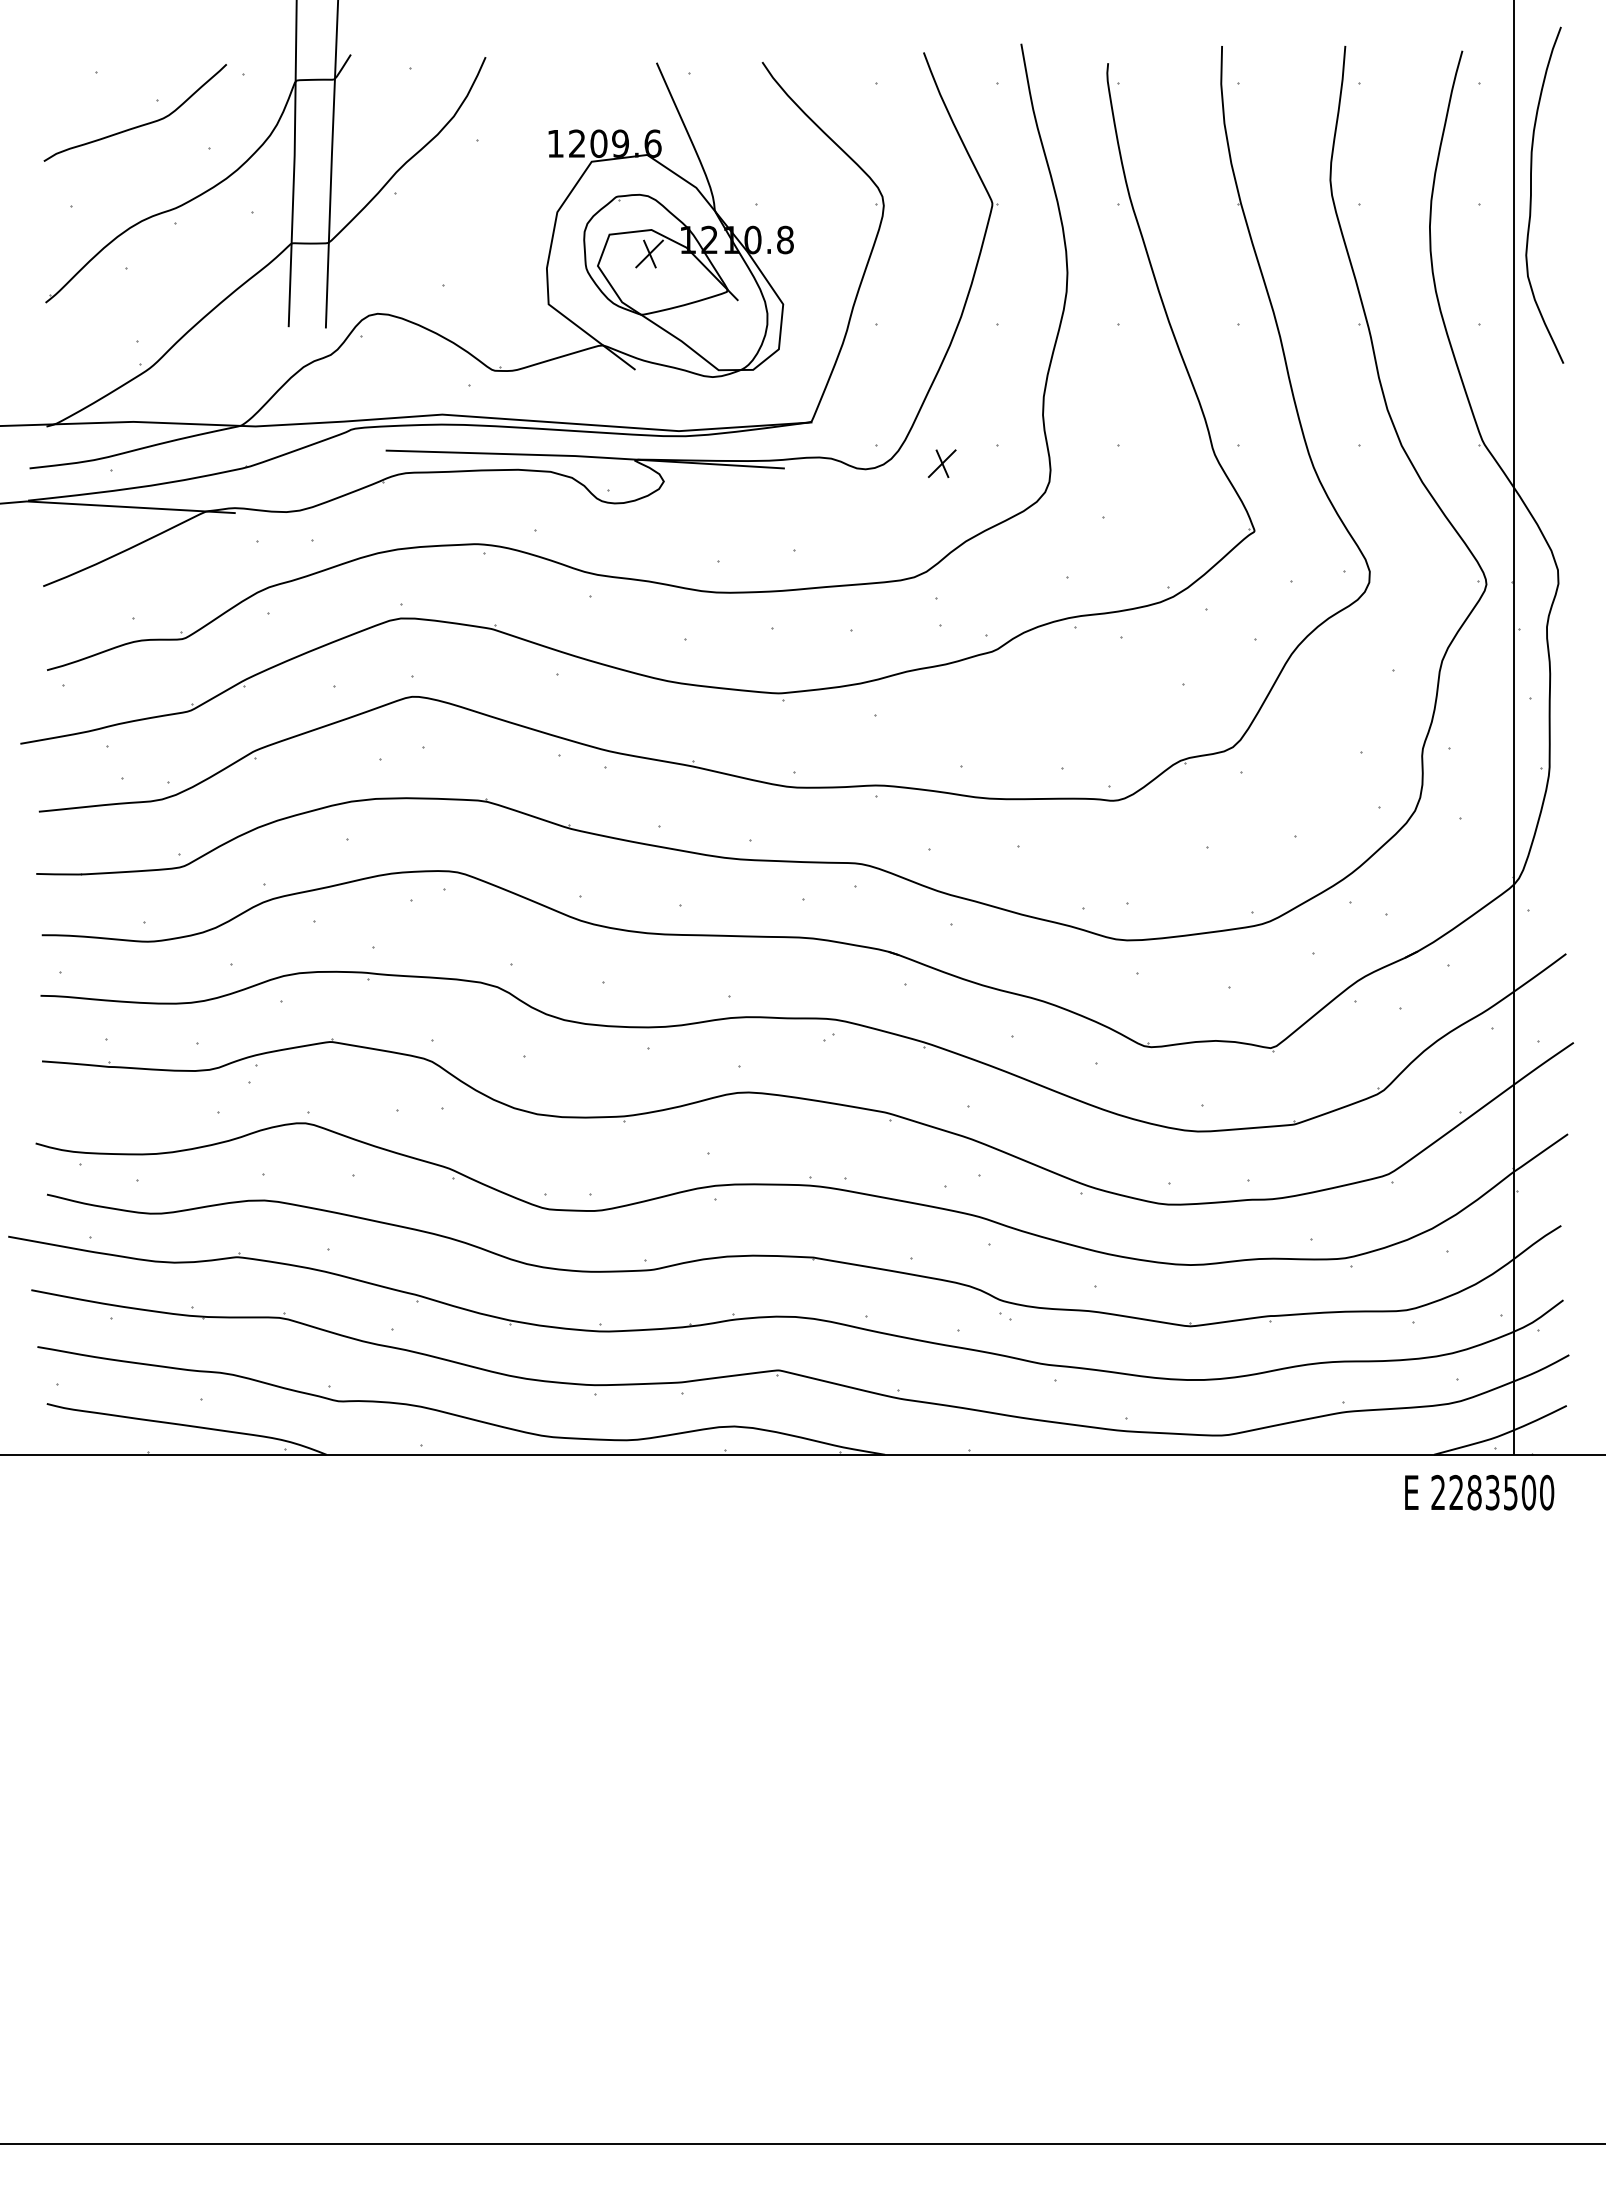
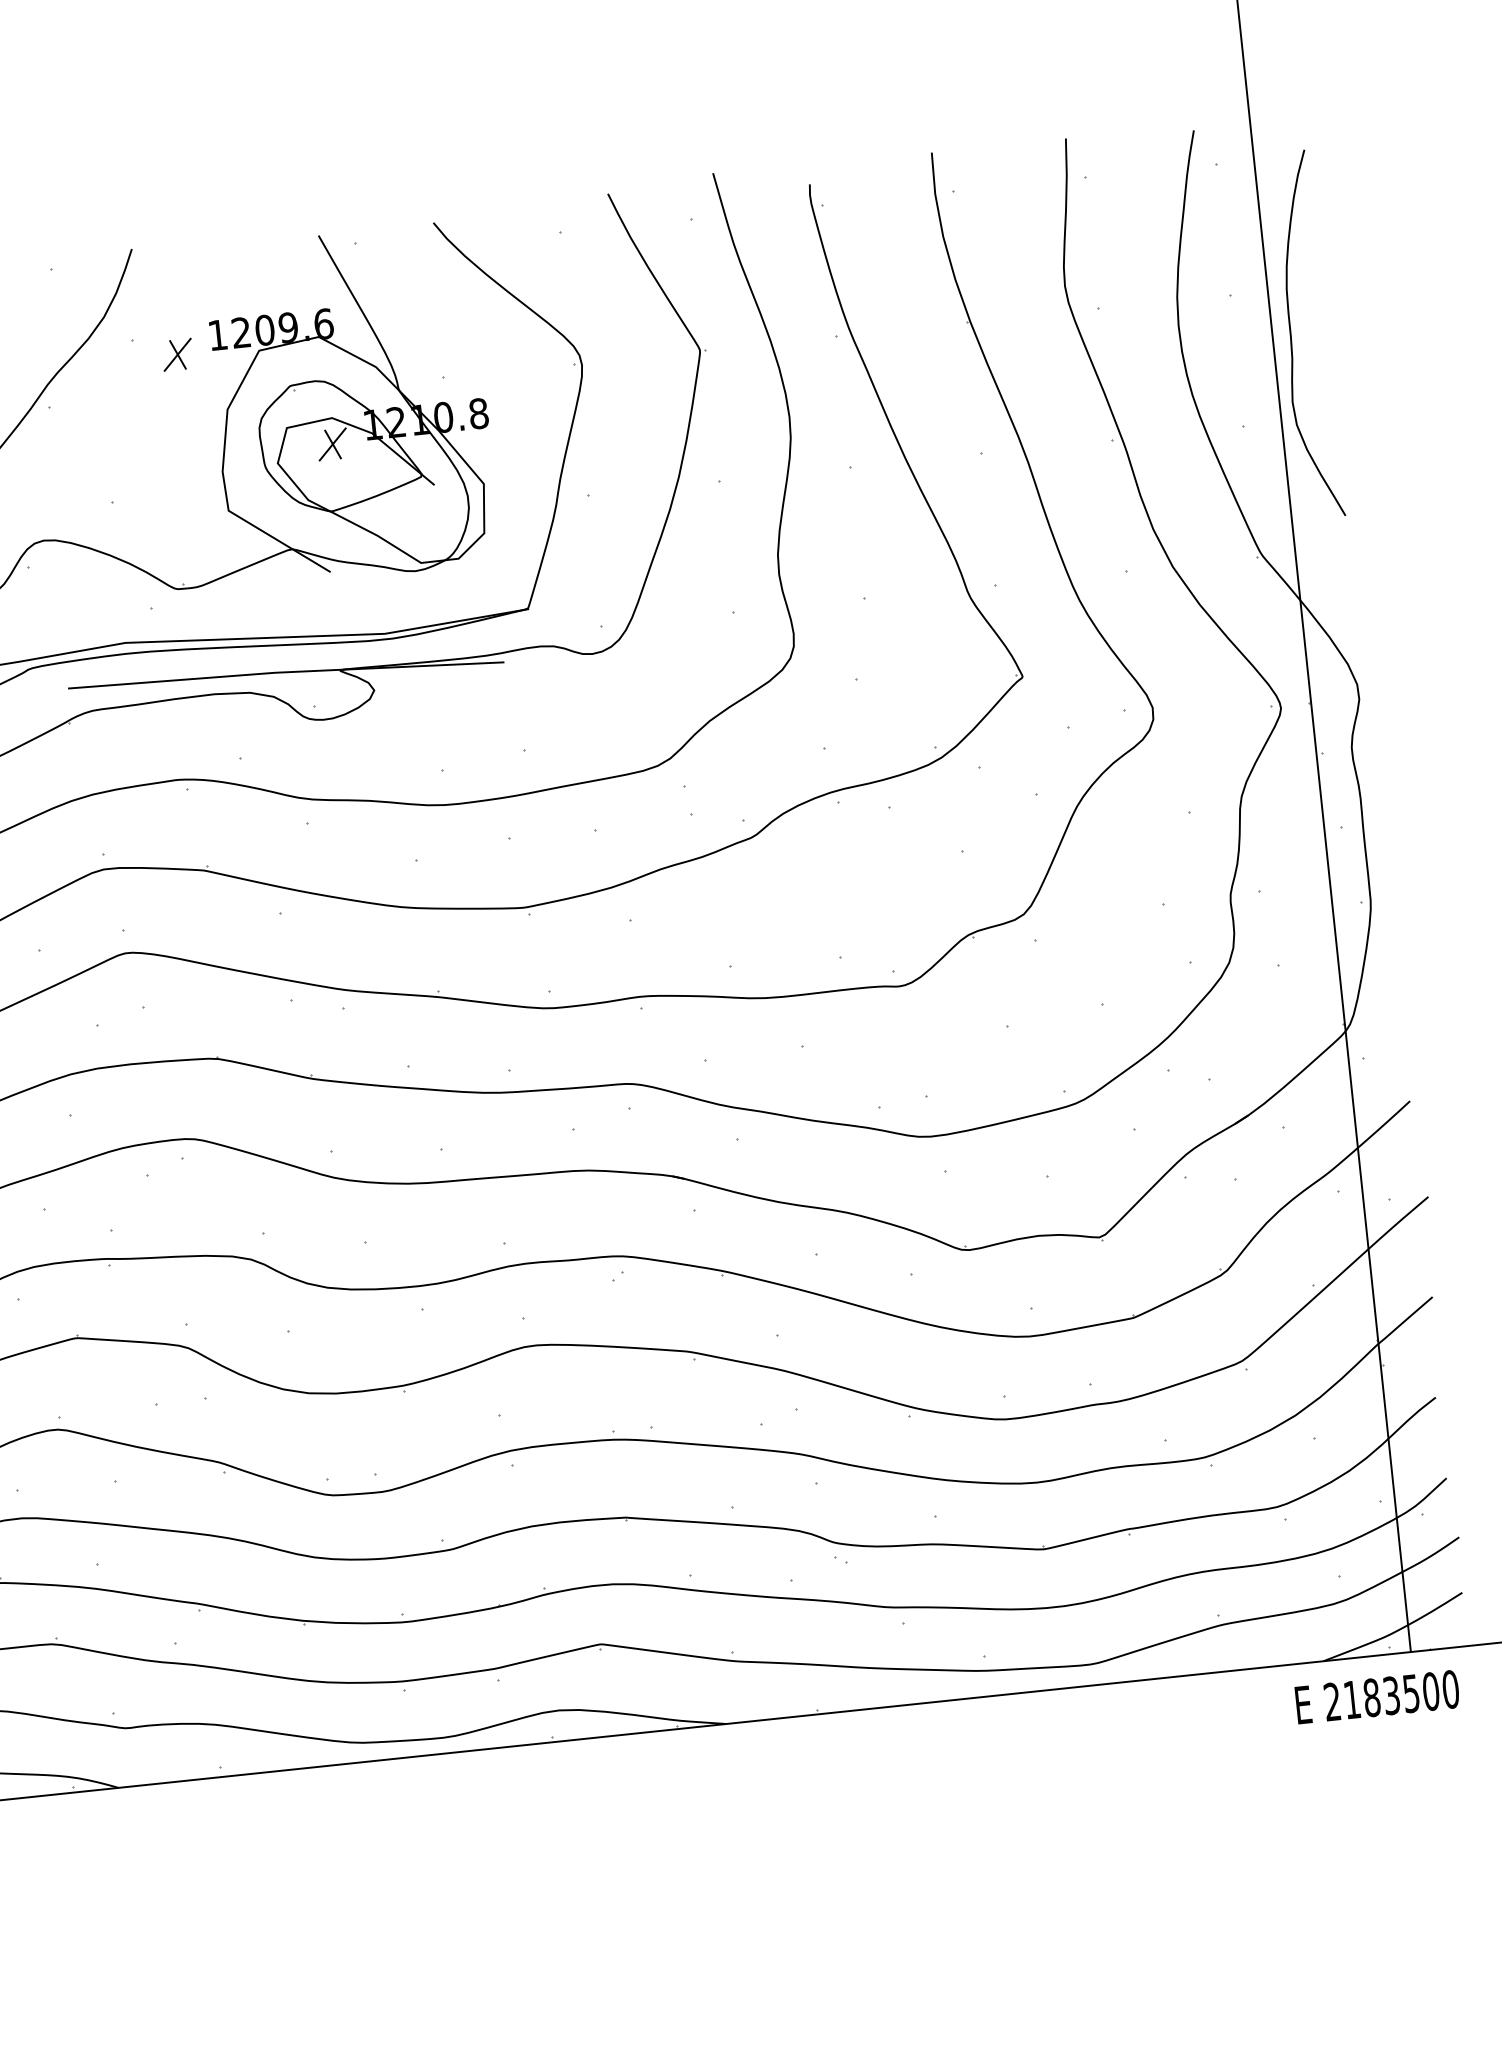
curve: (1531, 194) -> (1291, 335), moved
part: (942, 463) -> (177, 354), moved
text: (1455, 1491) -> (1351, 1698), 2283500 -> 2183500

